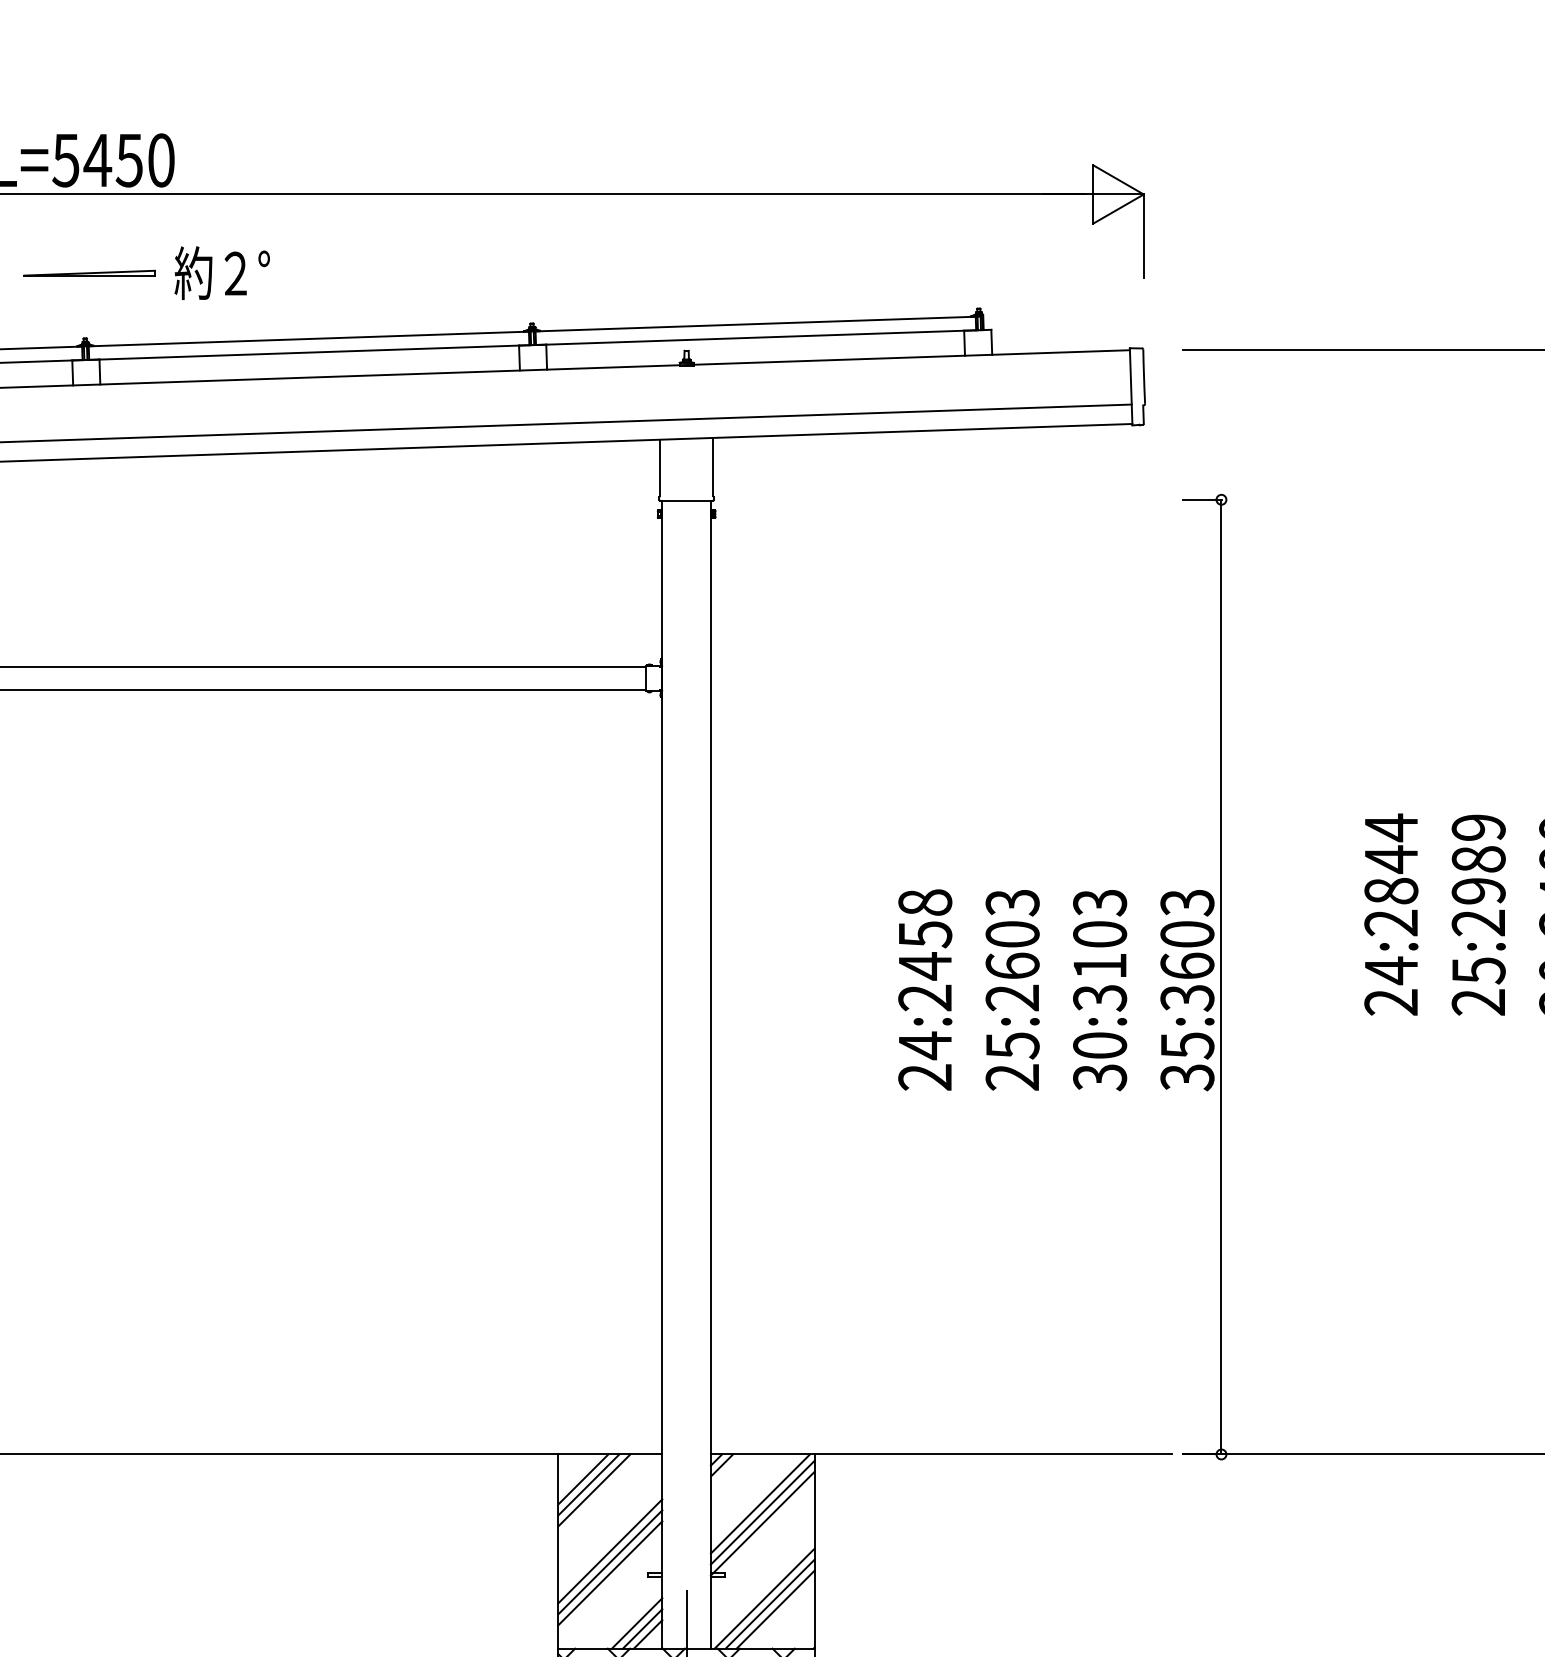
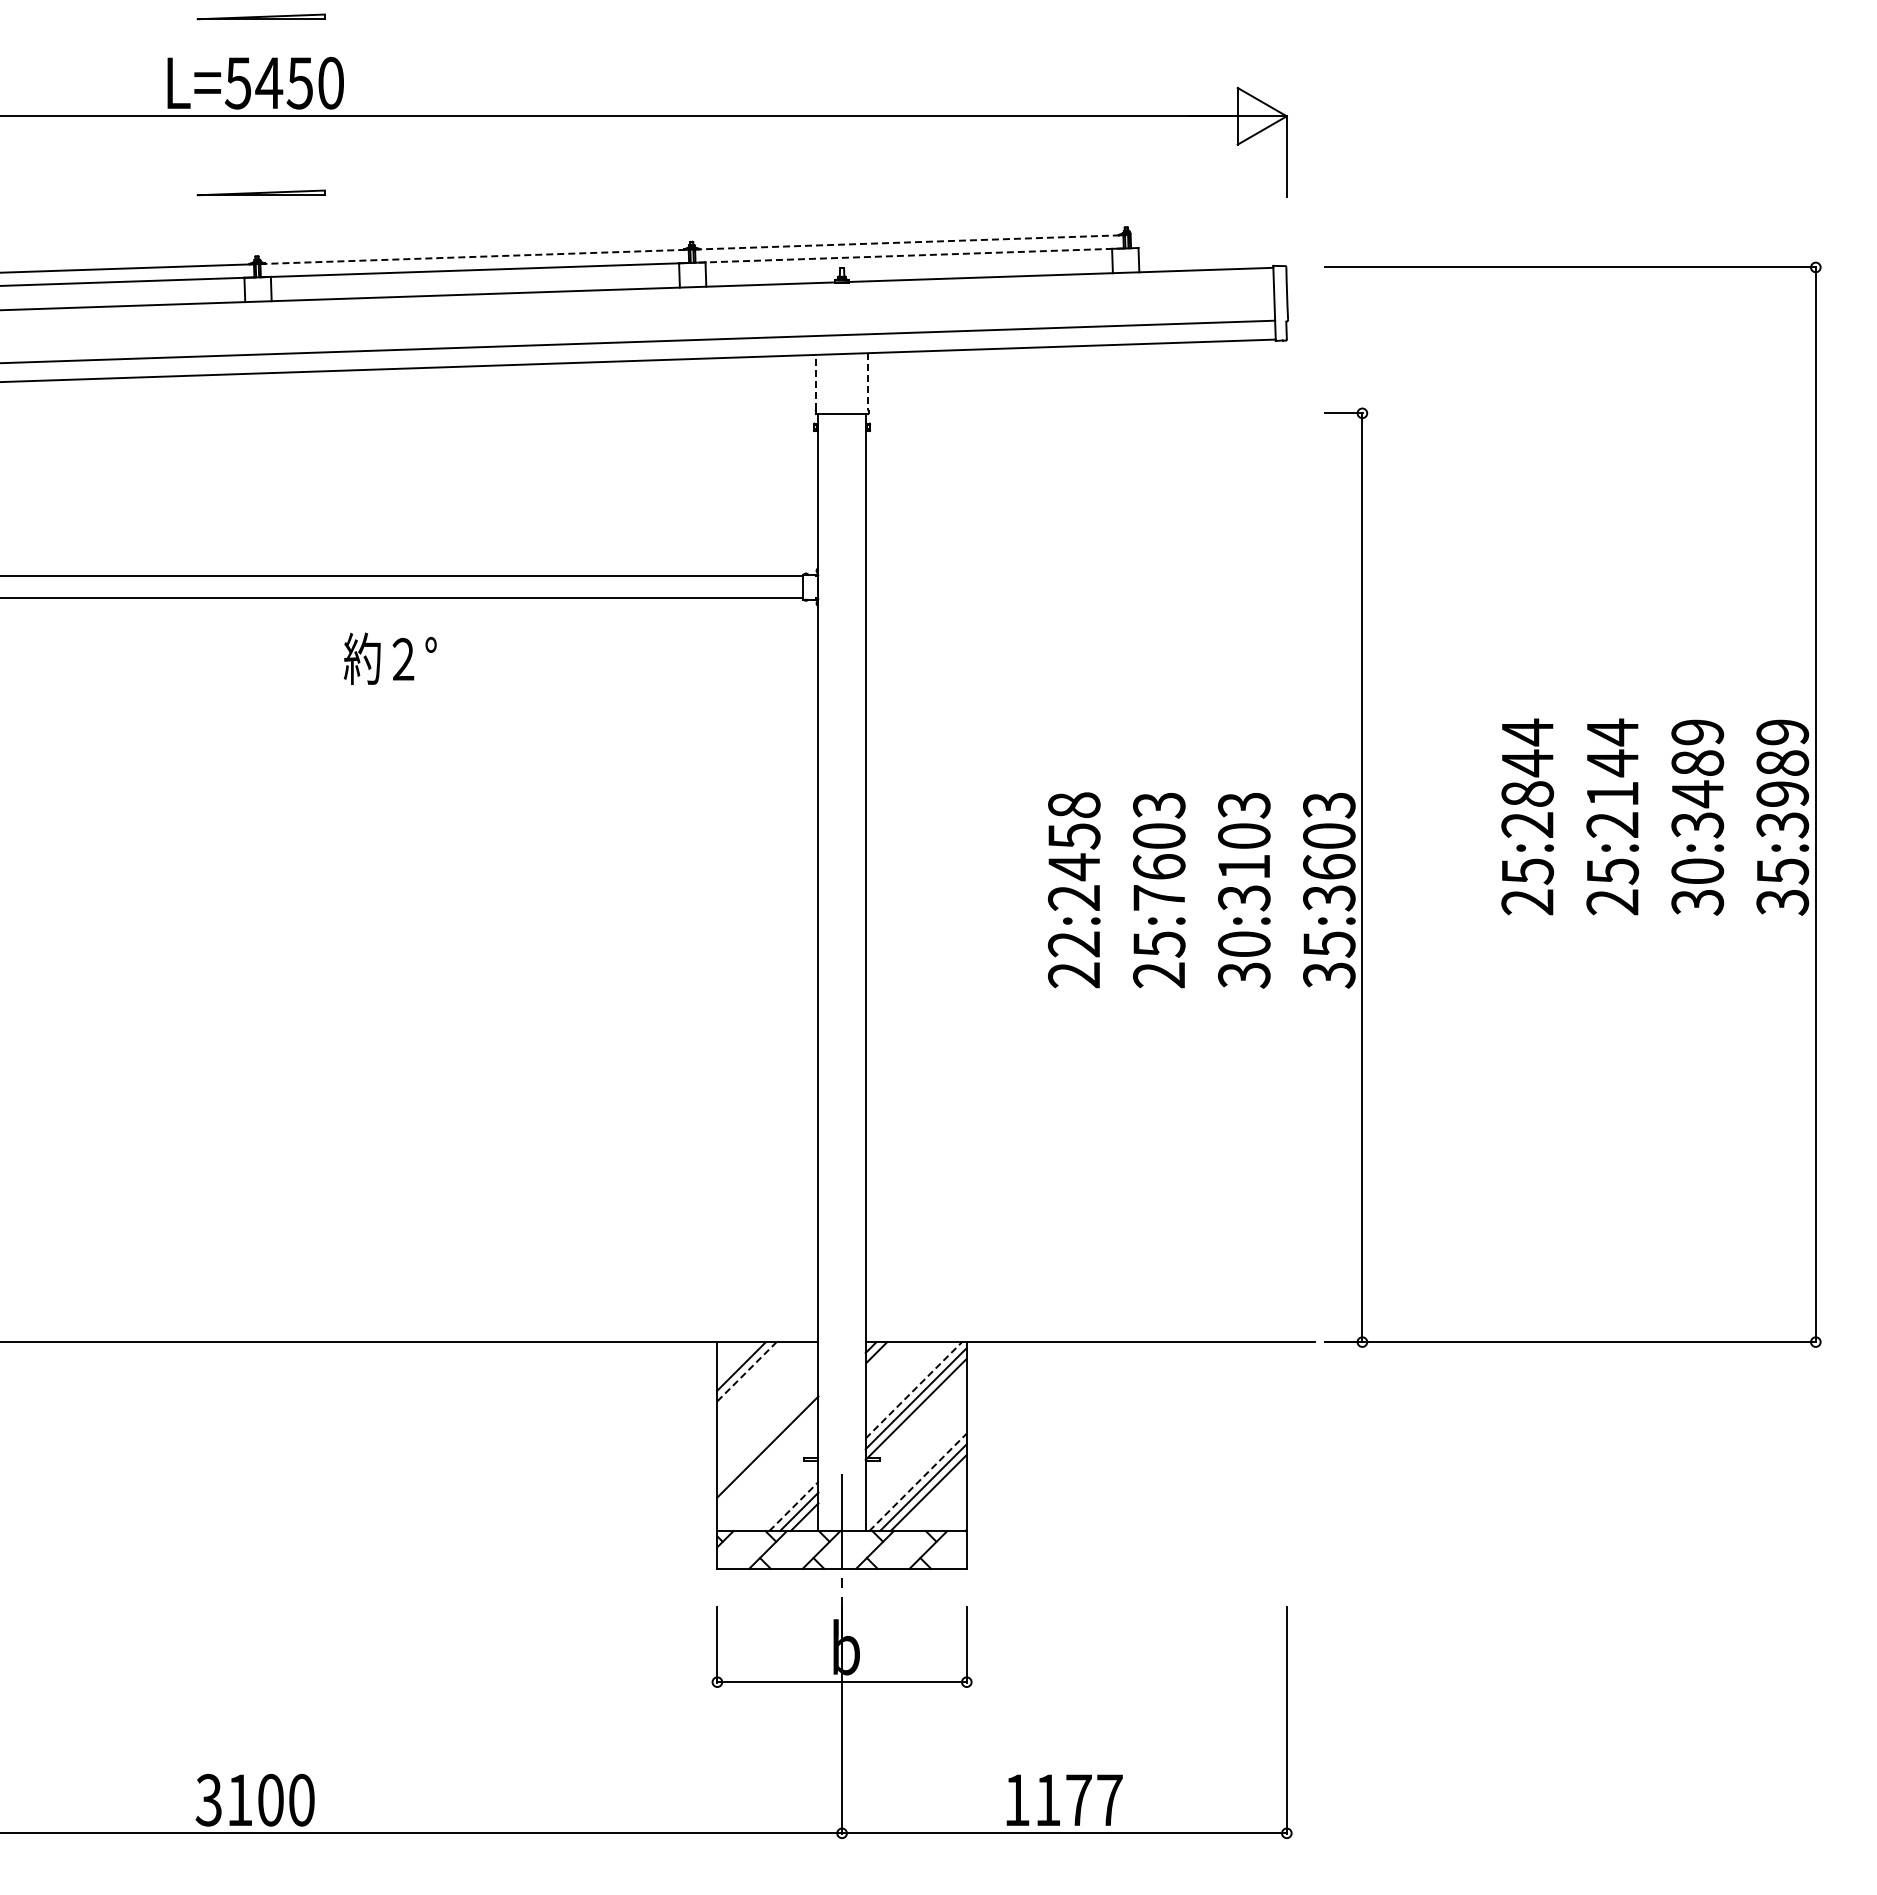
part: (88, 91) -> (260, 16), added
text: (221, 272) -> (389, 658), moved
line: (755, 324) -> (909, 242), solid -> dashed
line: (755, 337) -> (909, 255), solid -> dashed
line: (309, 338) -> (475, 256), solid -> dashed
line: (660, 467) -> (816, 381), solid -> dashed
line: (712, 468) -> (867, 382), solid -> dashed
text: (1478, 858) -> (1612, 762), 25:2989 -> 25:2144
text: (1392, 970) -> (1528, 871), 24:2844 -> 25:2844
text: (1011, 997) -> (1158, 897), 25:2603 -> 25:7603
text: (924, 1045) -> (1073, 944), 24:2458 -> 22:2458
line: (589, 1484) -> (747, 1371), solid -> dashed
line: (594, 1490) -> (752, 1377), removed
line: (761, 1503) -> (914, 1389), solid -> dashed
line: (609, 1550) -> (767, 1435), removed
line: (609, 1573) -> (767, 1457), removed
line: (765, 1598) -> (918, 1482), solid -> dashed
line: (636, 1623) -> (793, 1506), solid -> dashed

